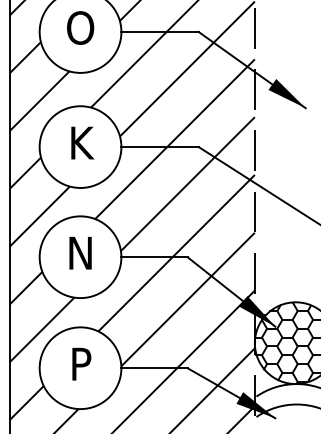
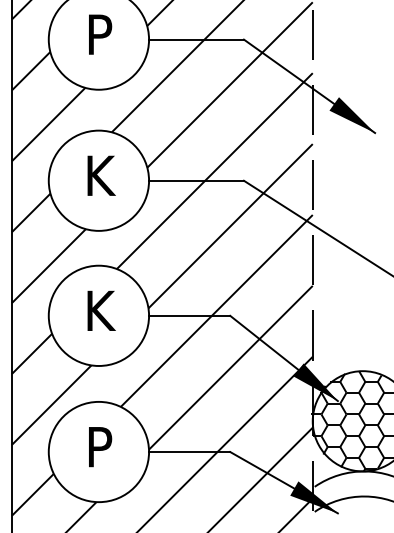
text: (80, 27) -> (98, 34), O -> P
text: (81, 252) -> (100, 310), N -> K

